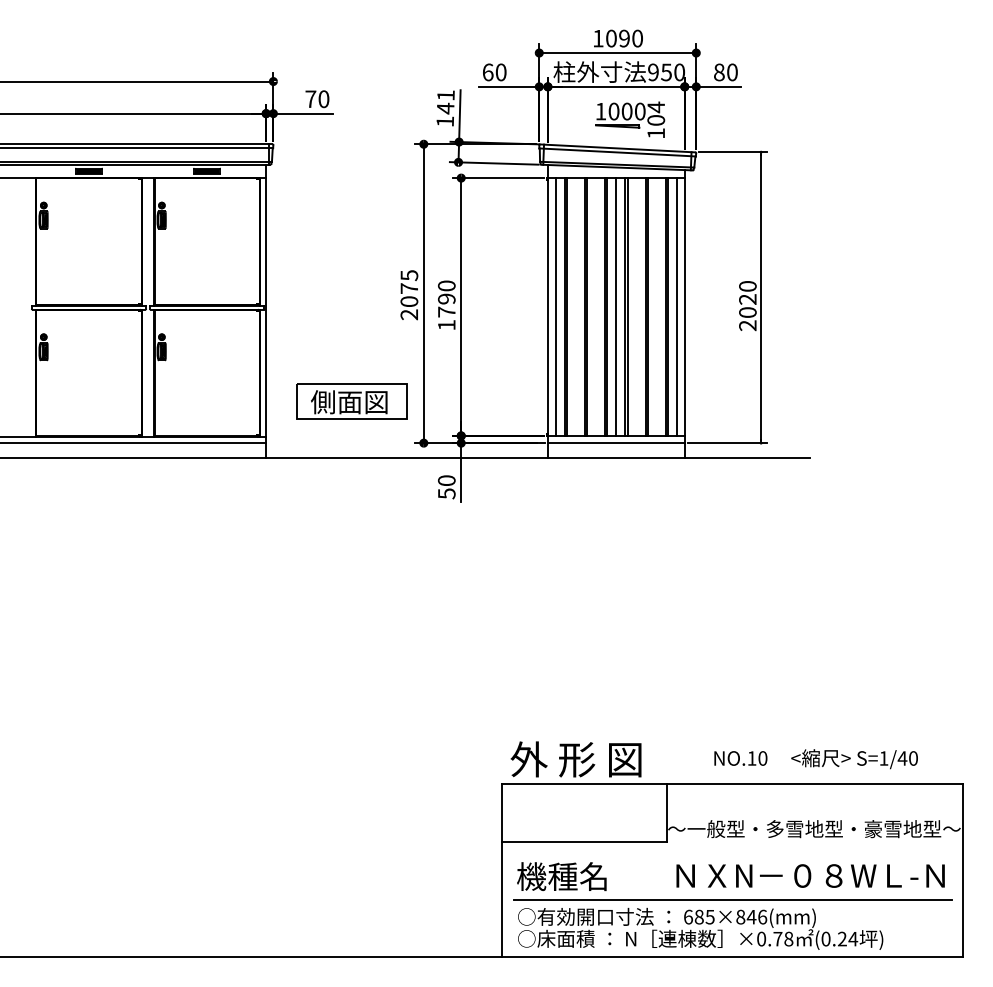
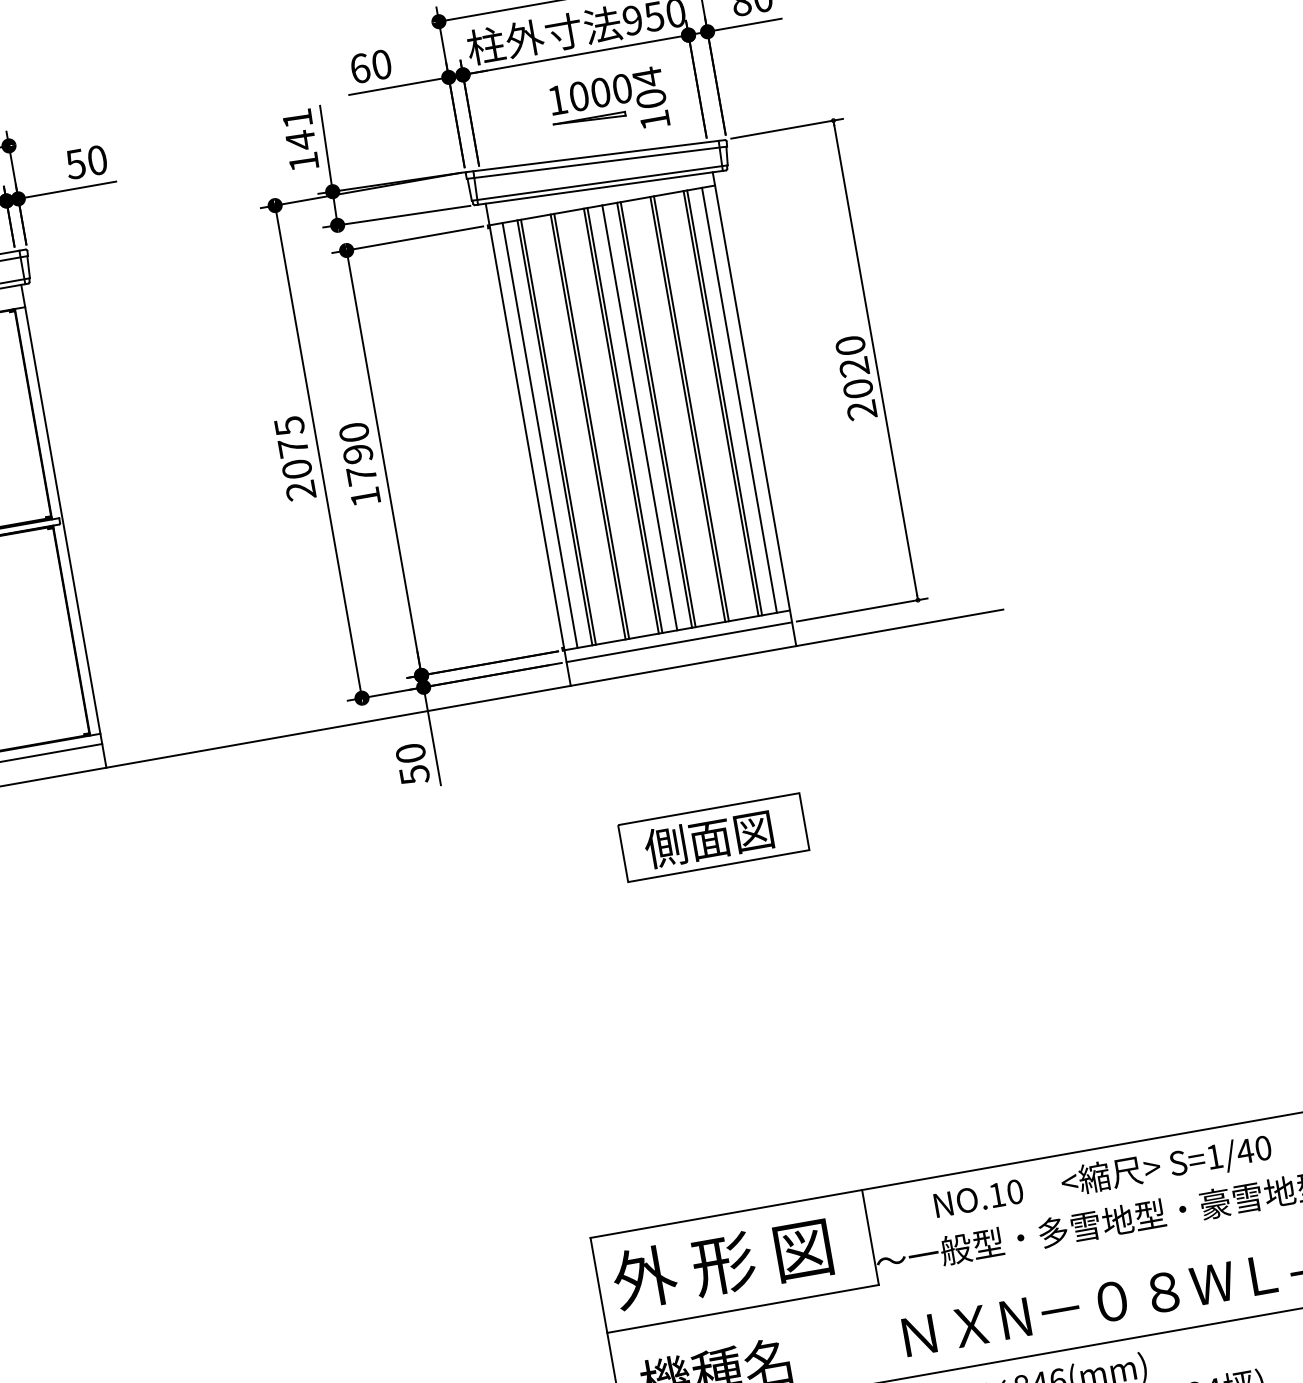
text: (310, 99) -> (75, 164), 70 -> 50
part: (351, 401) -> (712, 837), moved
text: (575, 759) -> (721, 1264), moved
text: (815, 759) -> (1102, 1178), moved

